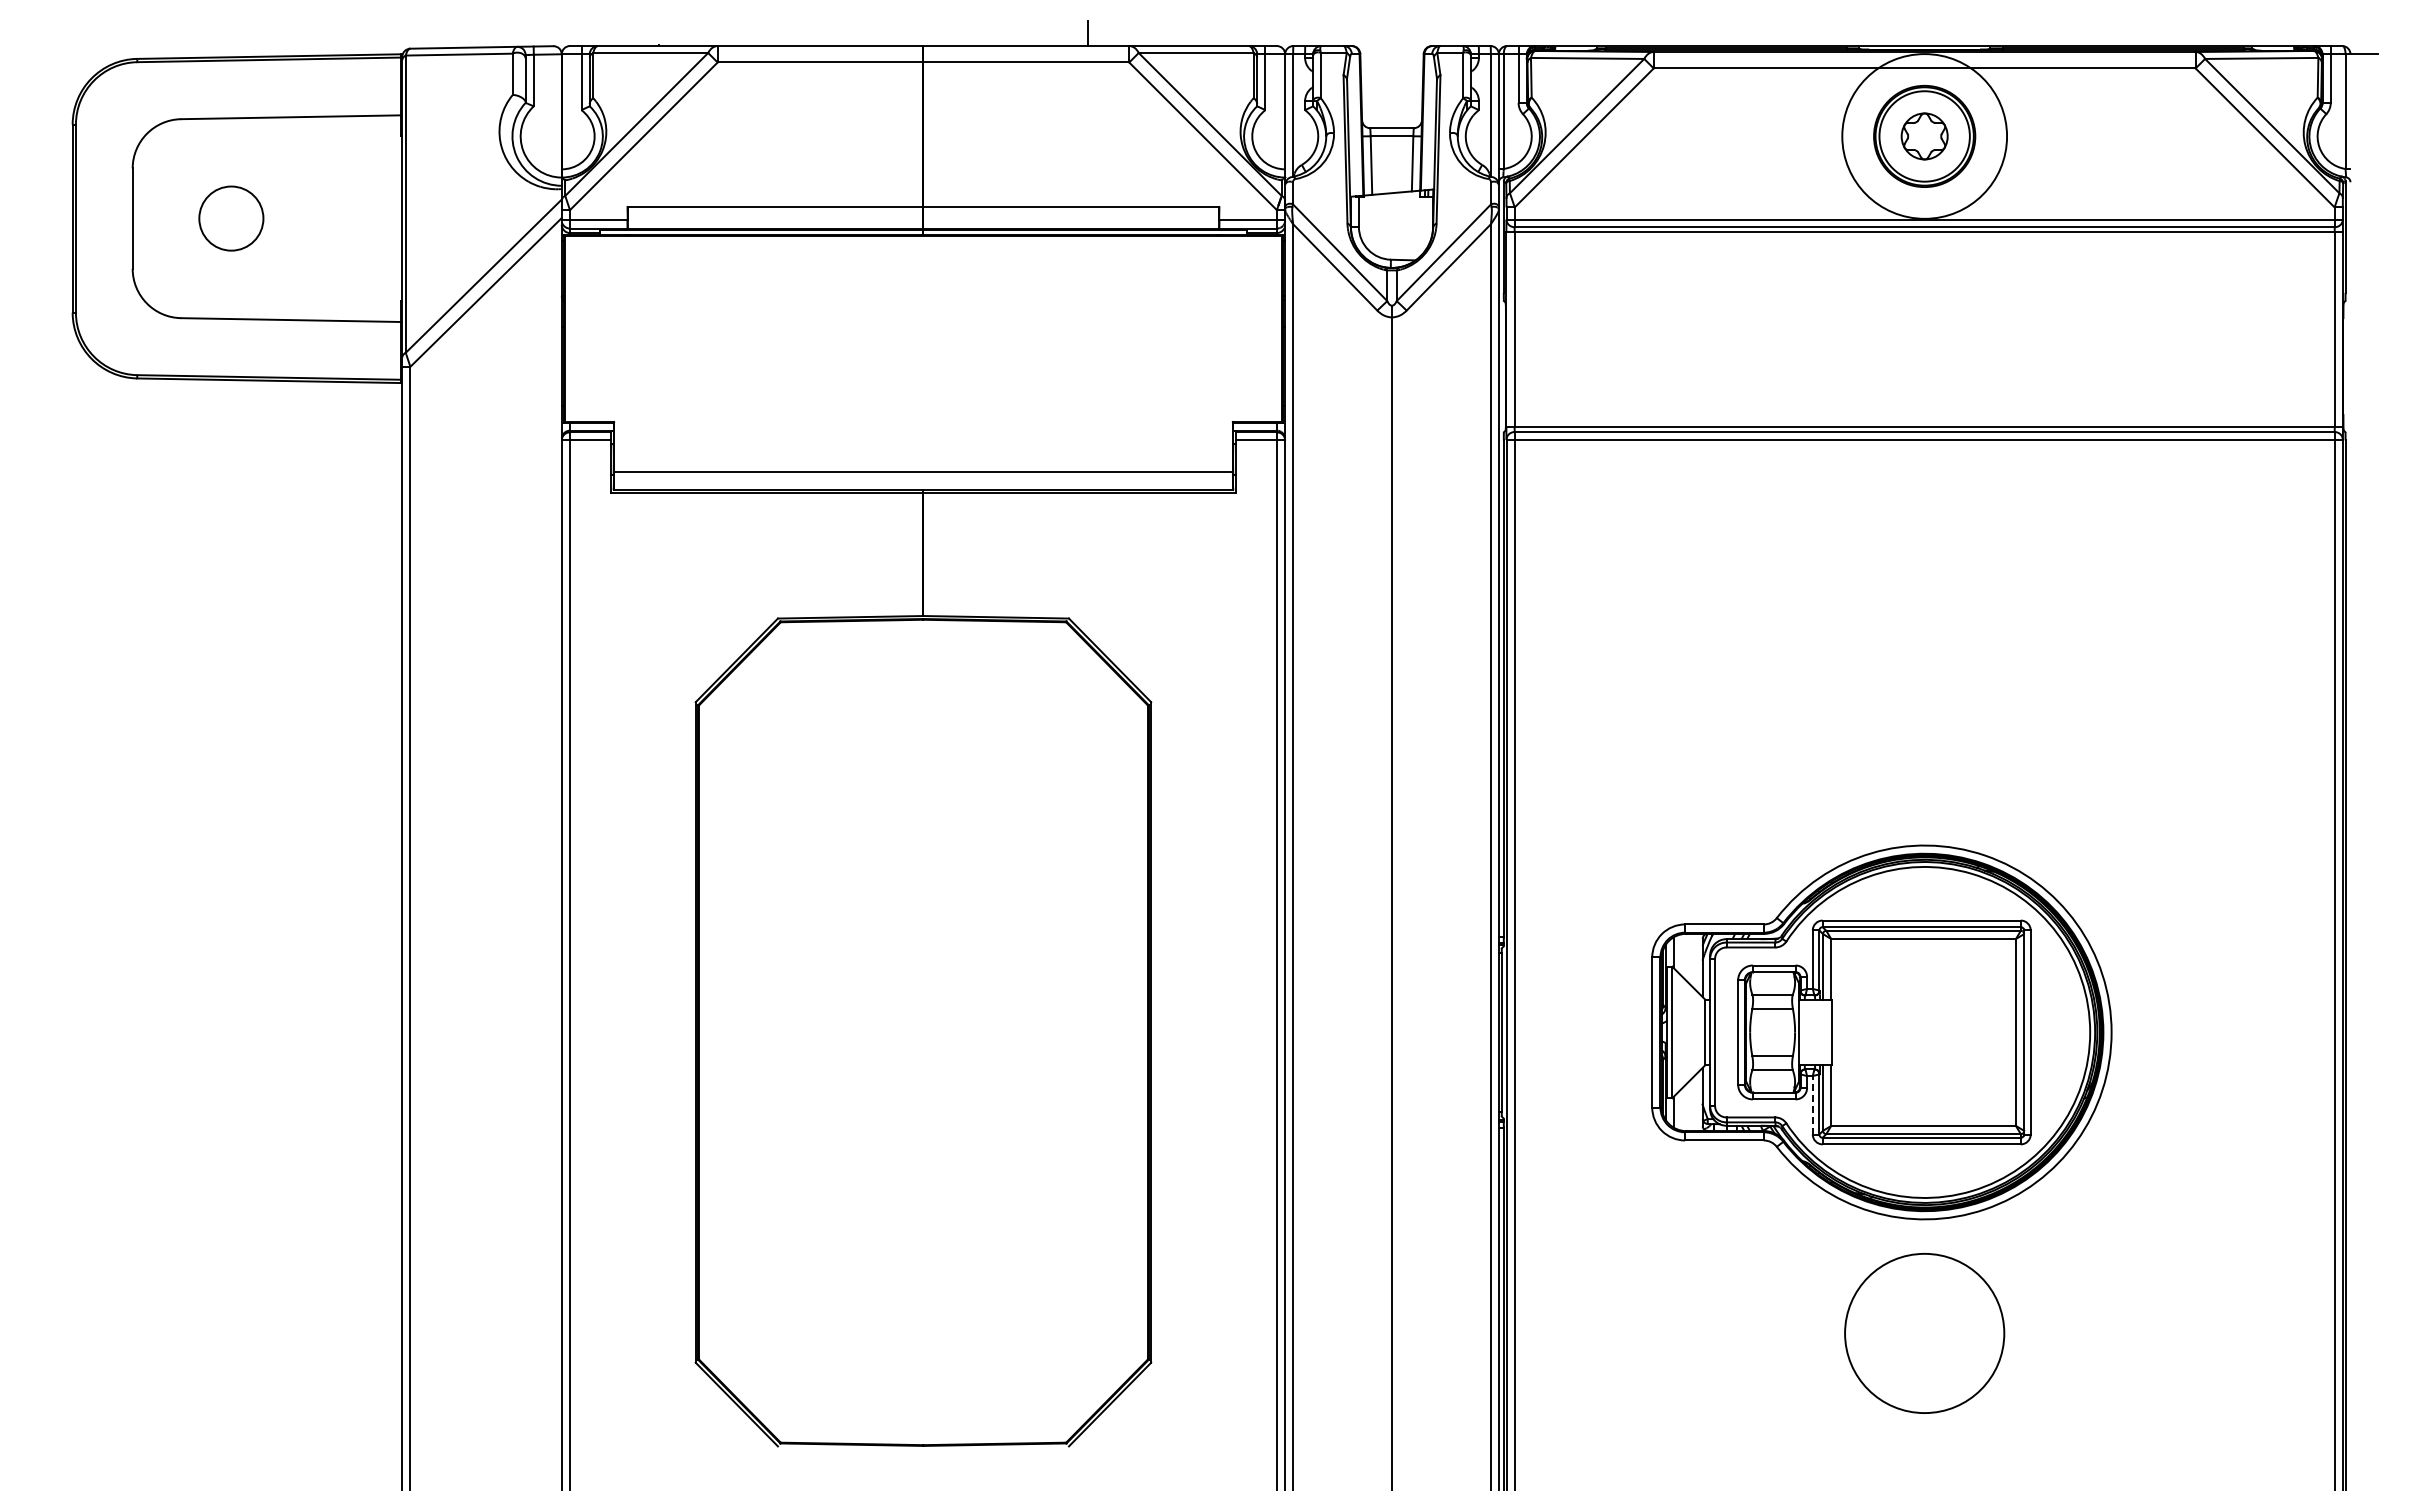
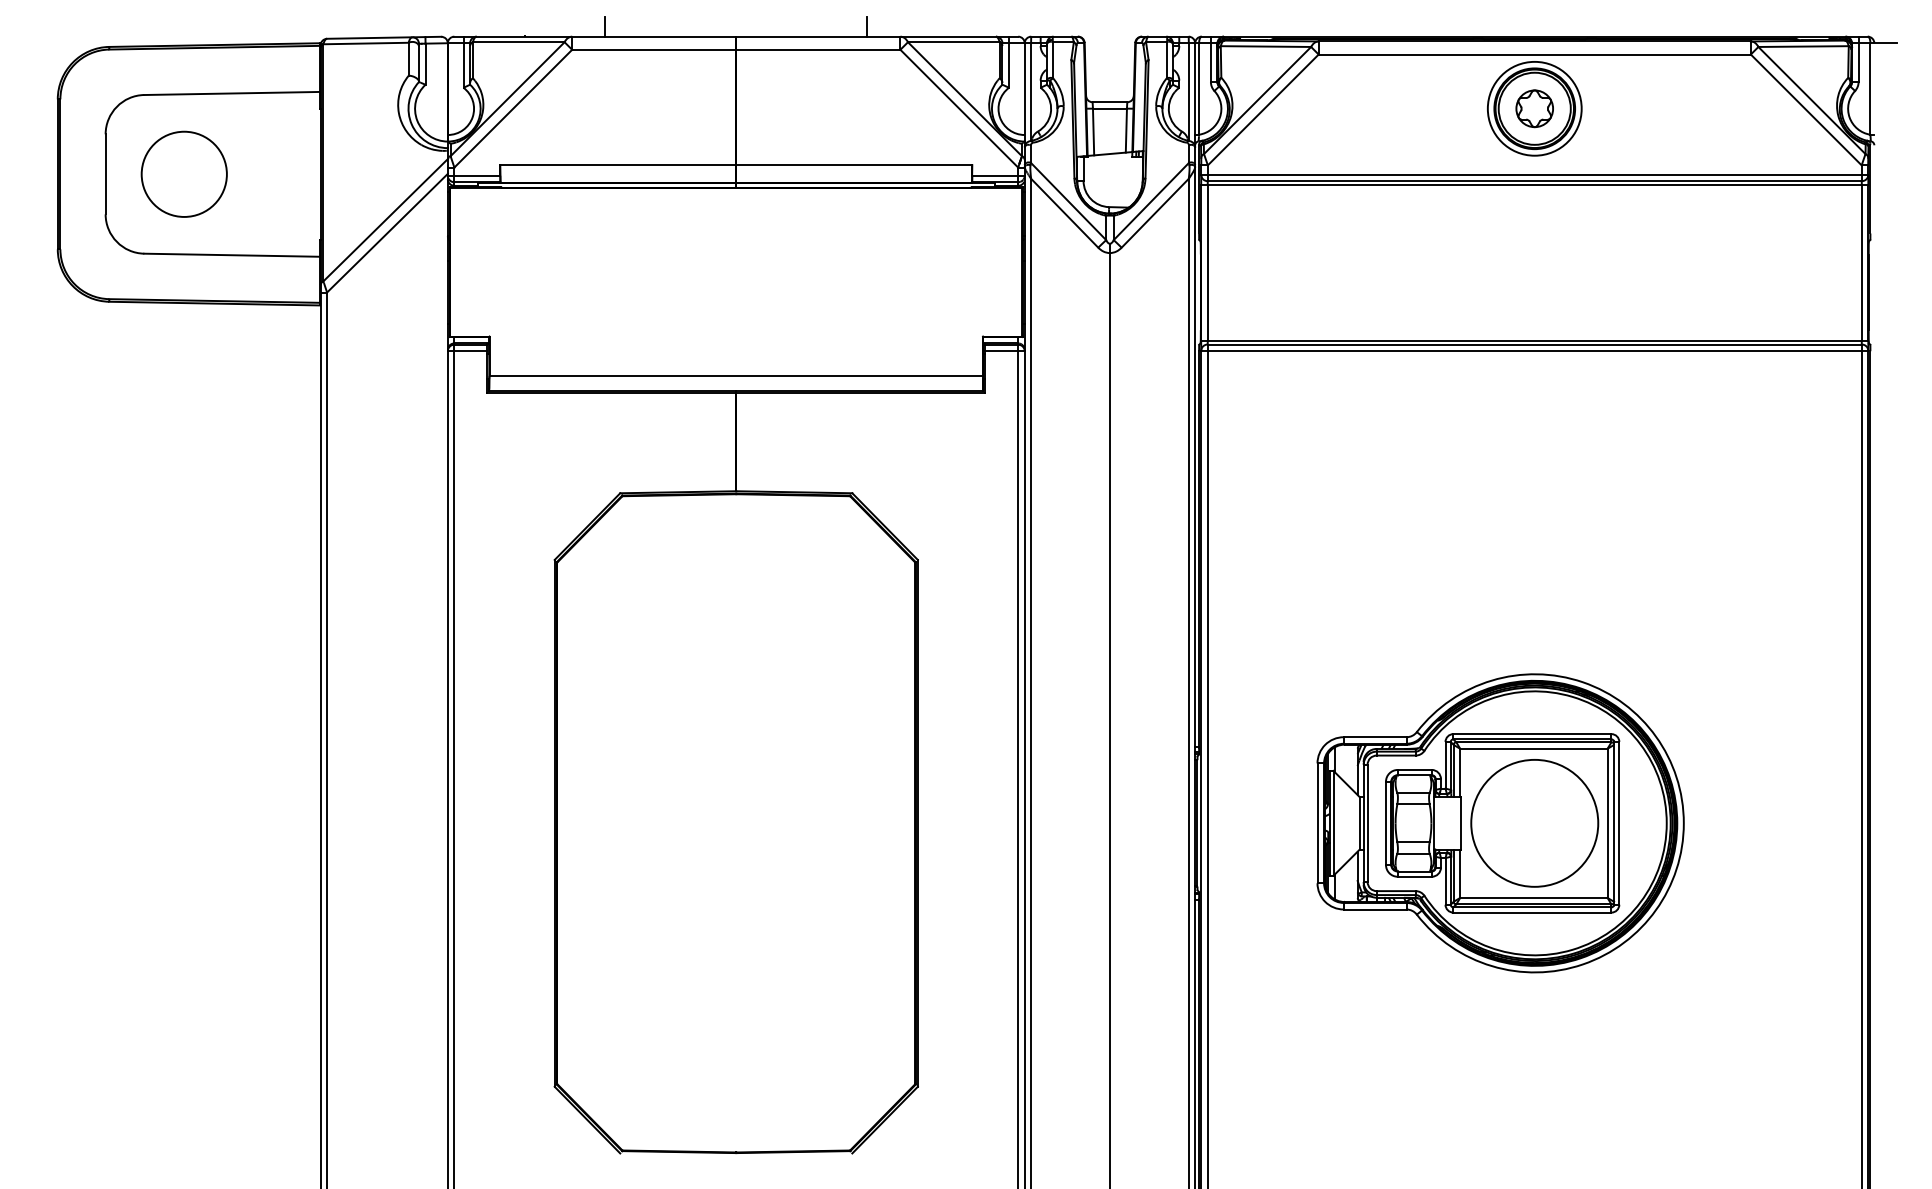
line: (759, 33) -> (605, 26), added
circle: (1924, 136) -> (1534, 108), size x0.71
circle: (231, 218) -> (184, 174), size x1.67
line: (1812, 1104) -> (1445, 880), dashed -> solid
circle: (1924, 1333) -> (1534, 823), moved

